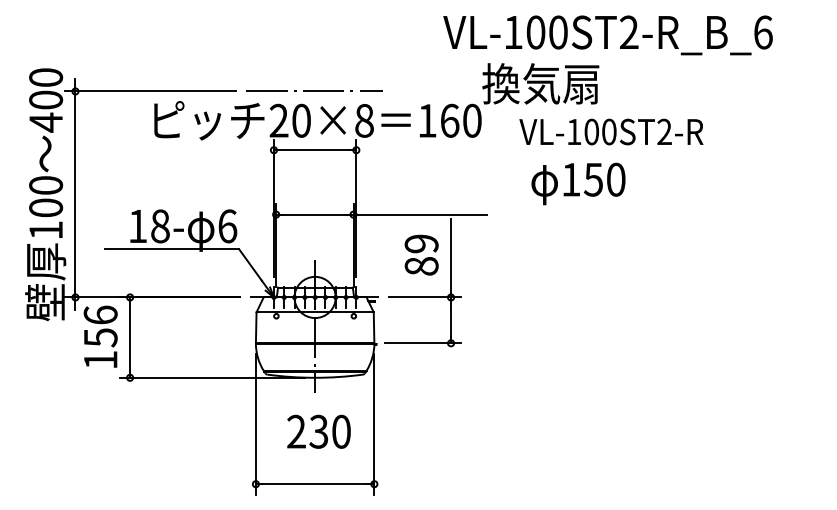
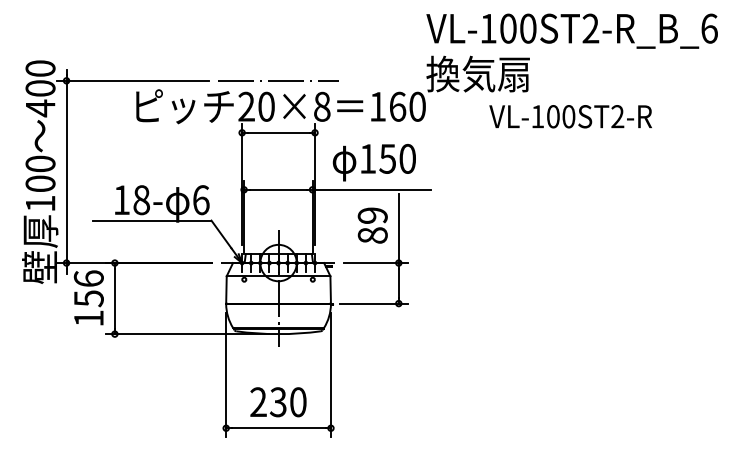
text: (607, 35) -> (571, 31), moved
text: (611, 131) -> (570, 116), moved
text: (578, 183) -> (374, 162), moved
text: (318, 431) -> (278, 401), moved

